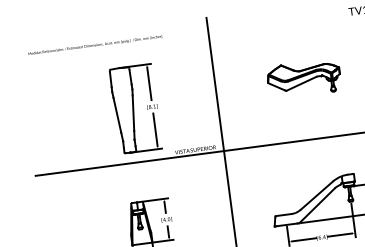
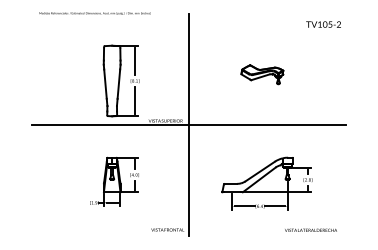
text: (94, 45) -> (94, 13), moved
part: (304, 78) -> (262, 74), size x0.7

